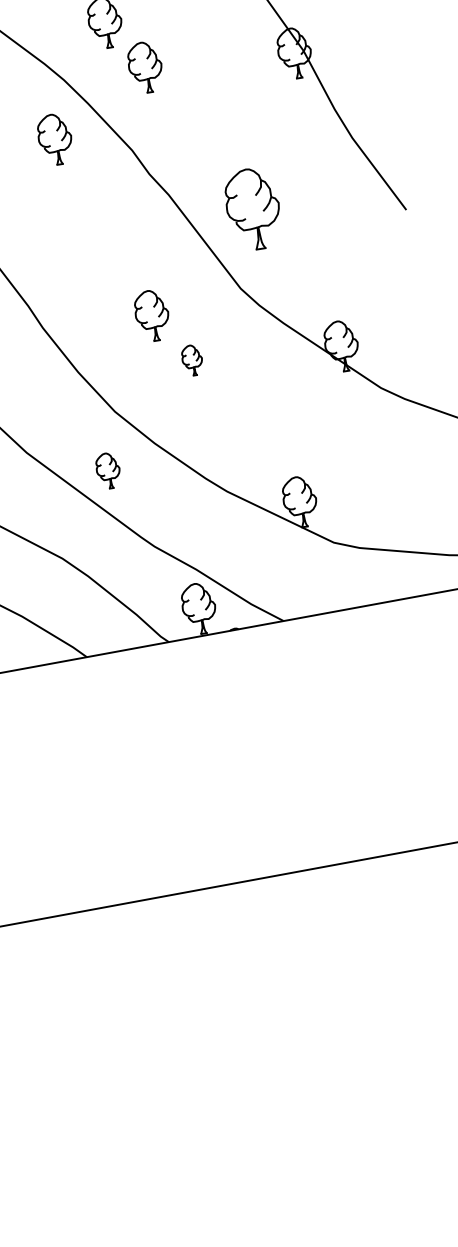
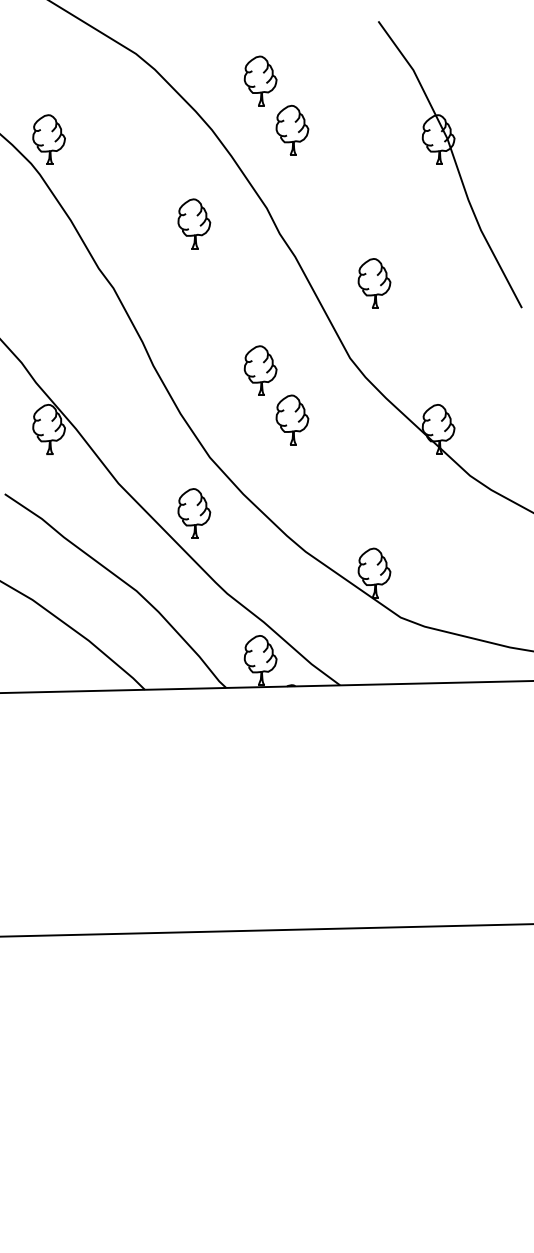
part: (55, 139) -> (194, 223), moved
part: (253, 209) -> (374, 283), size x0.62
part: (192, 359) -> (292, 419), size x1.67
part: (108, 470) -> (194, 513), size x1.43

